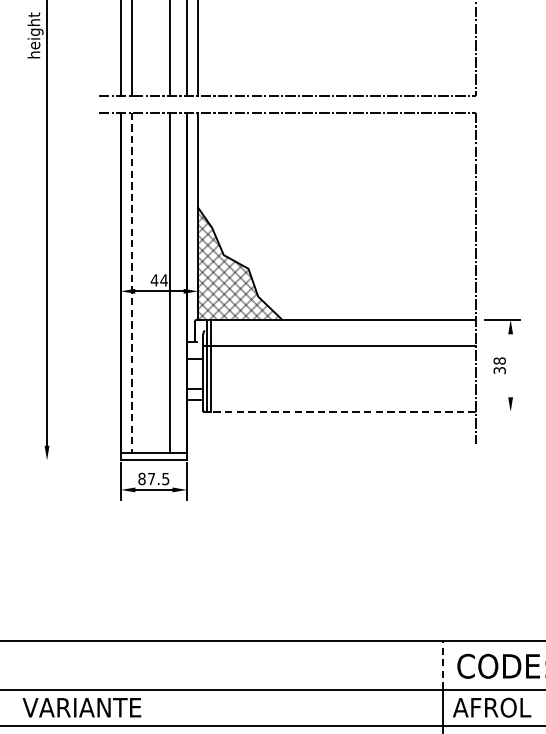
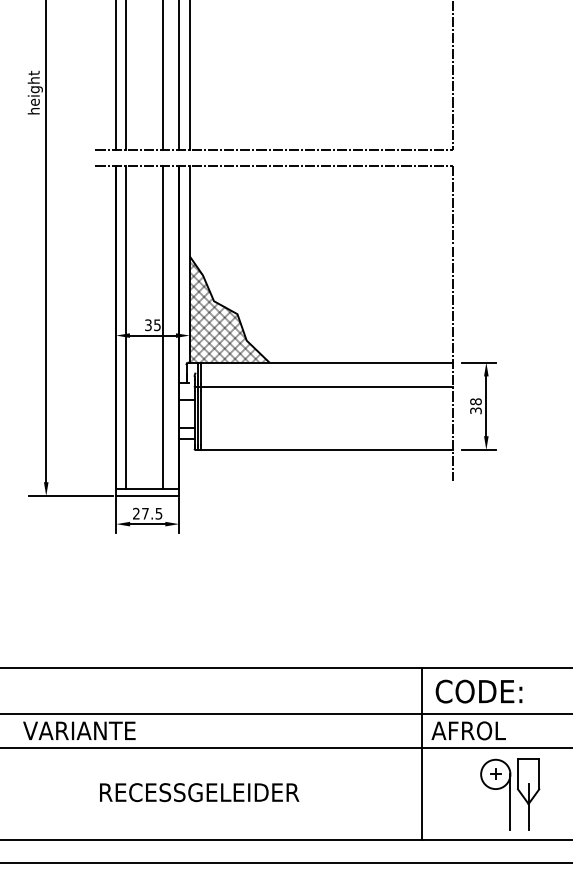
text: (158, 280) -> (152, 325), 44 -> 35
line: (131, 282) -> (126, 327), dashed -> solid
line: (510, 366) -> (486, 406), added
line: (343, 412) -> (327, 450), dashed -> solid
line: (502, 412) -> (478, 450), added
line: (72, 460) -> (70, 496), added
text: (142, 478) -> (136, 513), 87.5 -> 27.5
line: (443, 665) -> (422, 690), dashed -> solid

